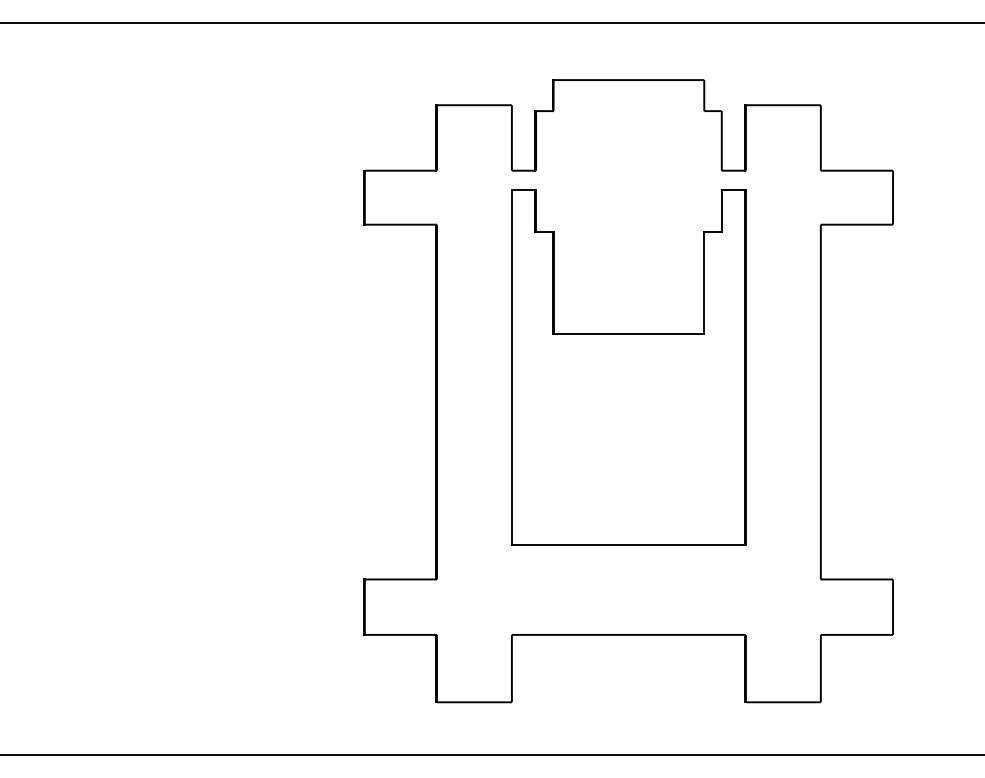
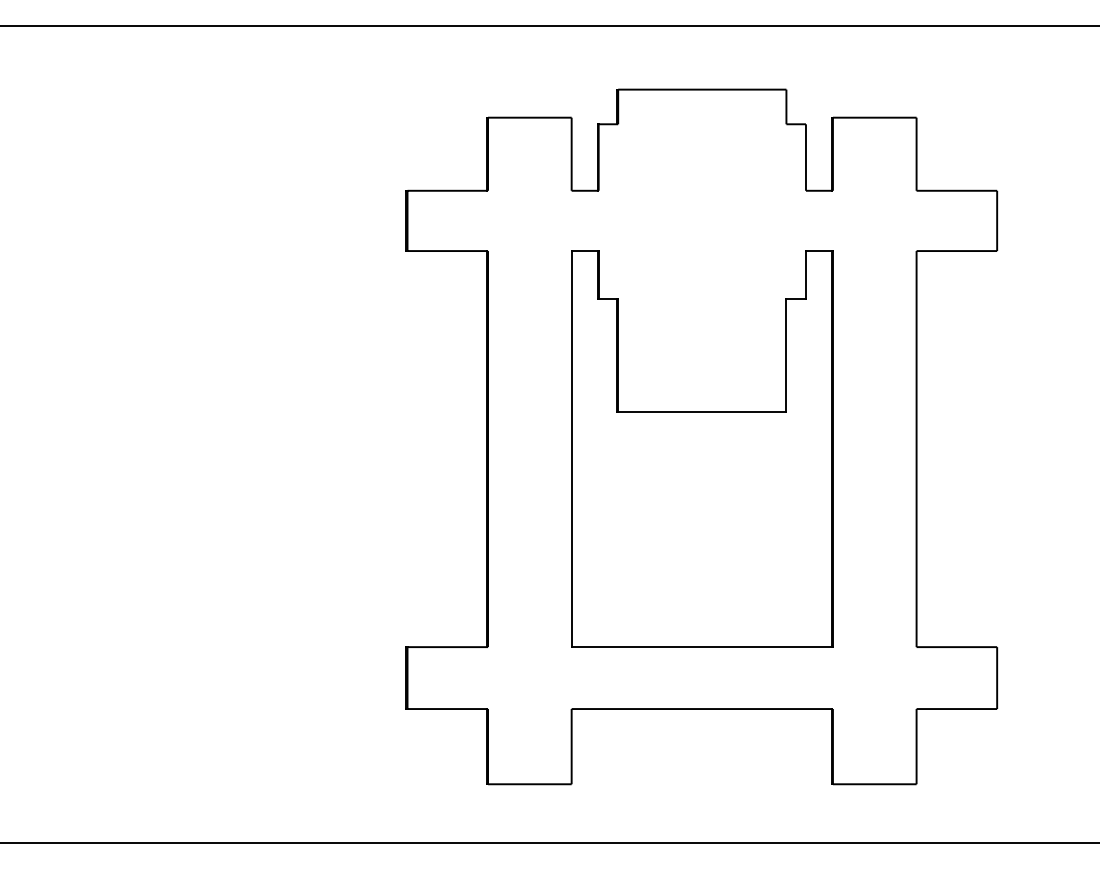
part: (629, 366) -> (702, 448), moved

